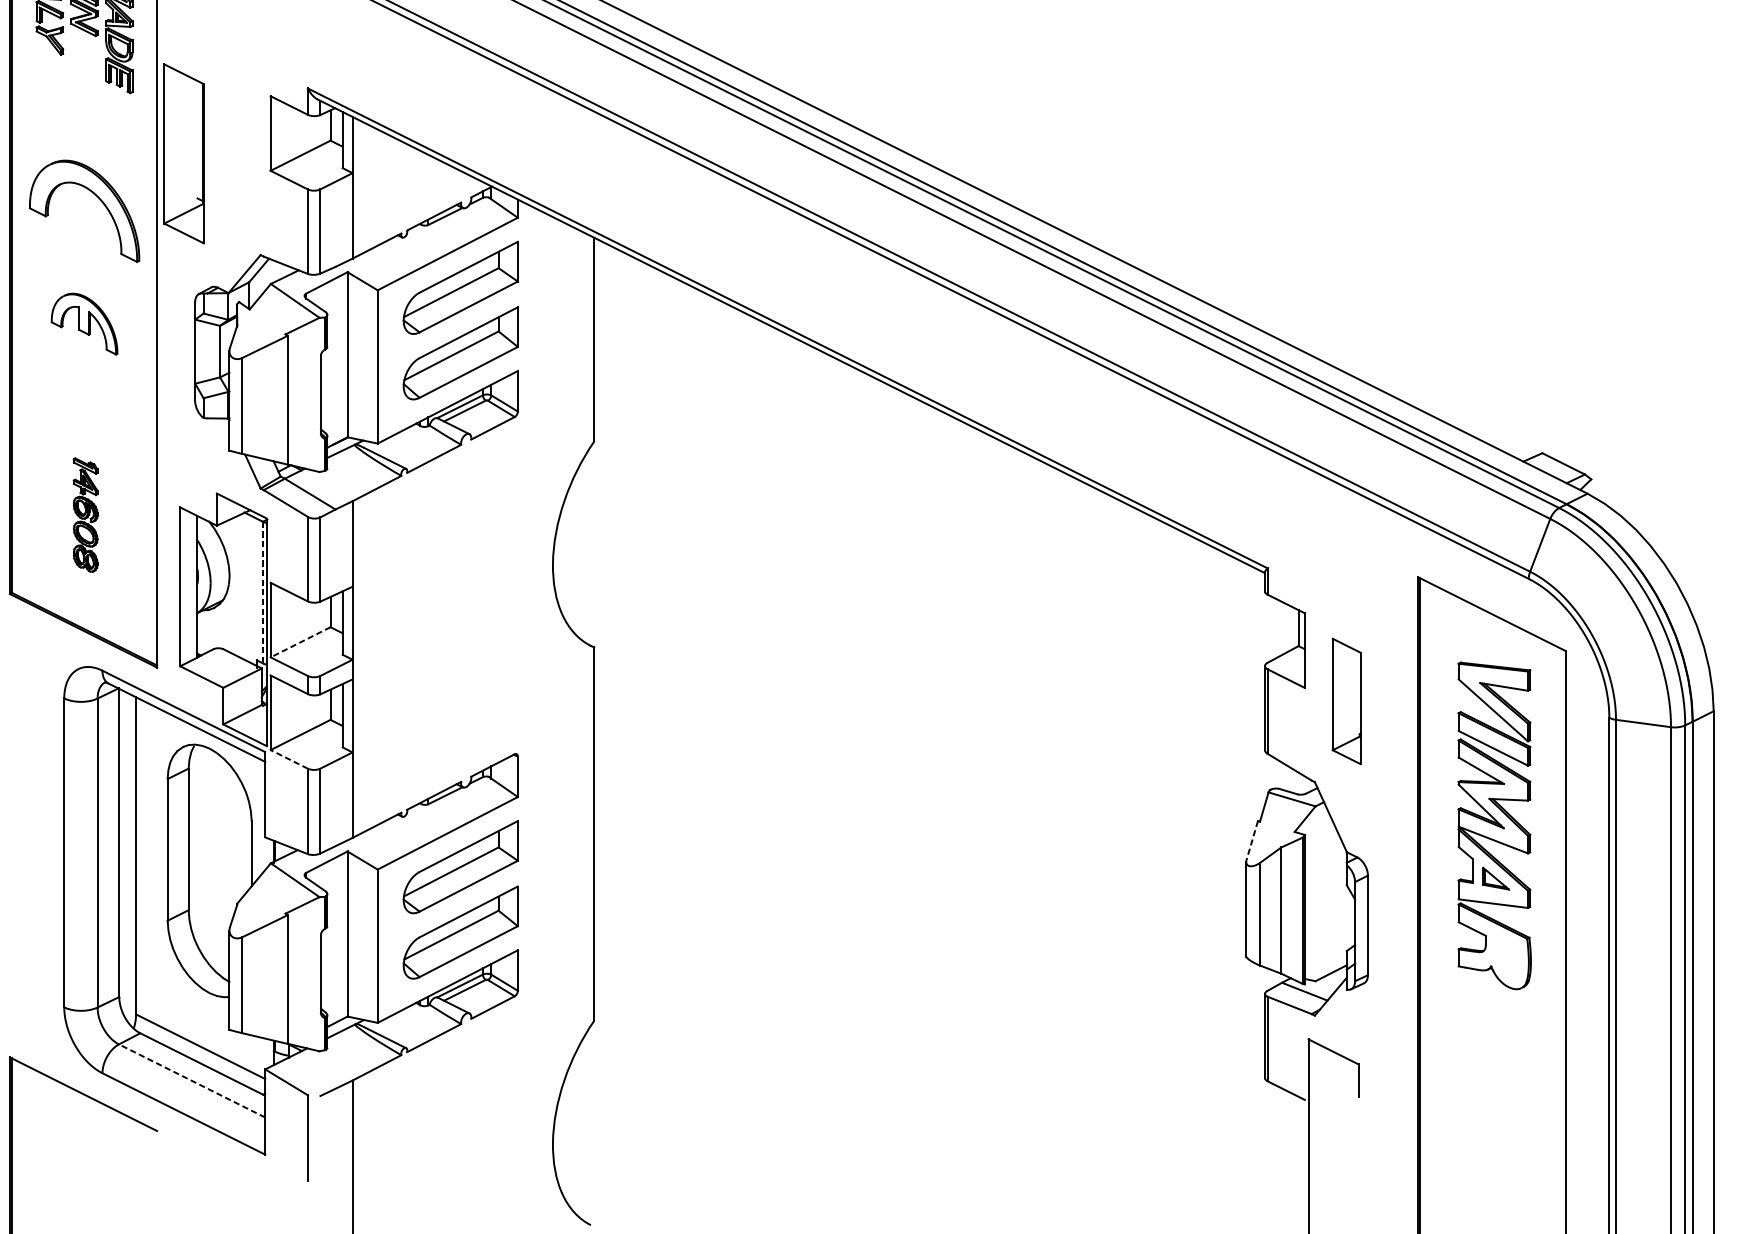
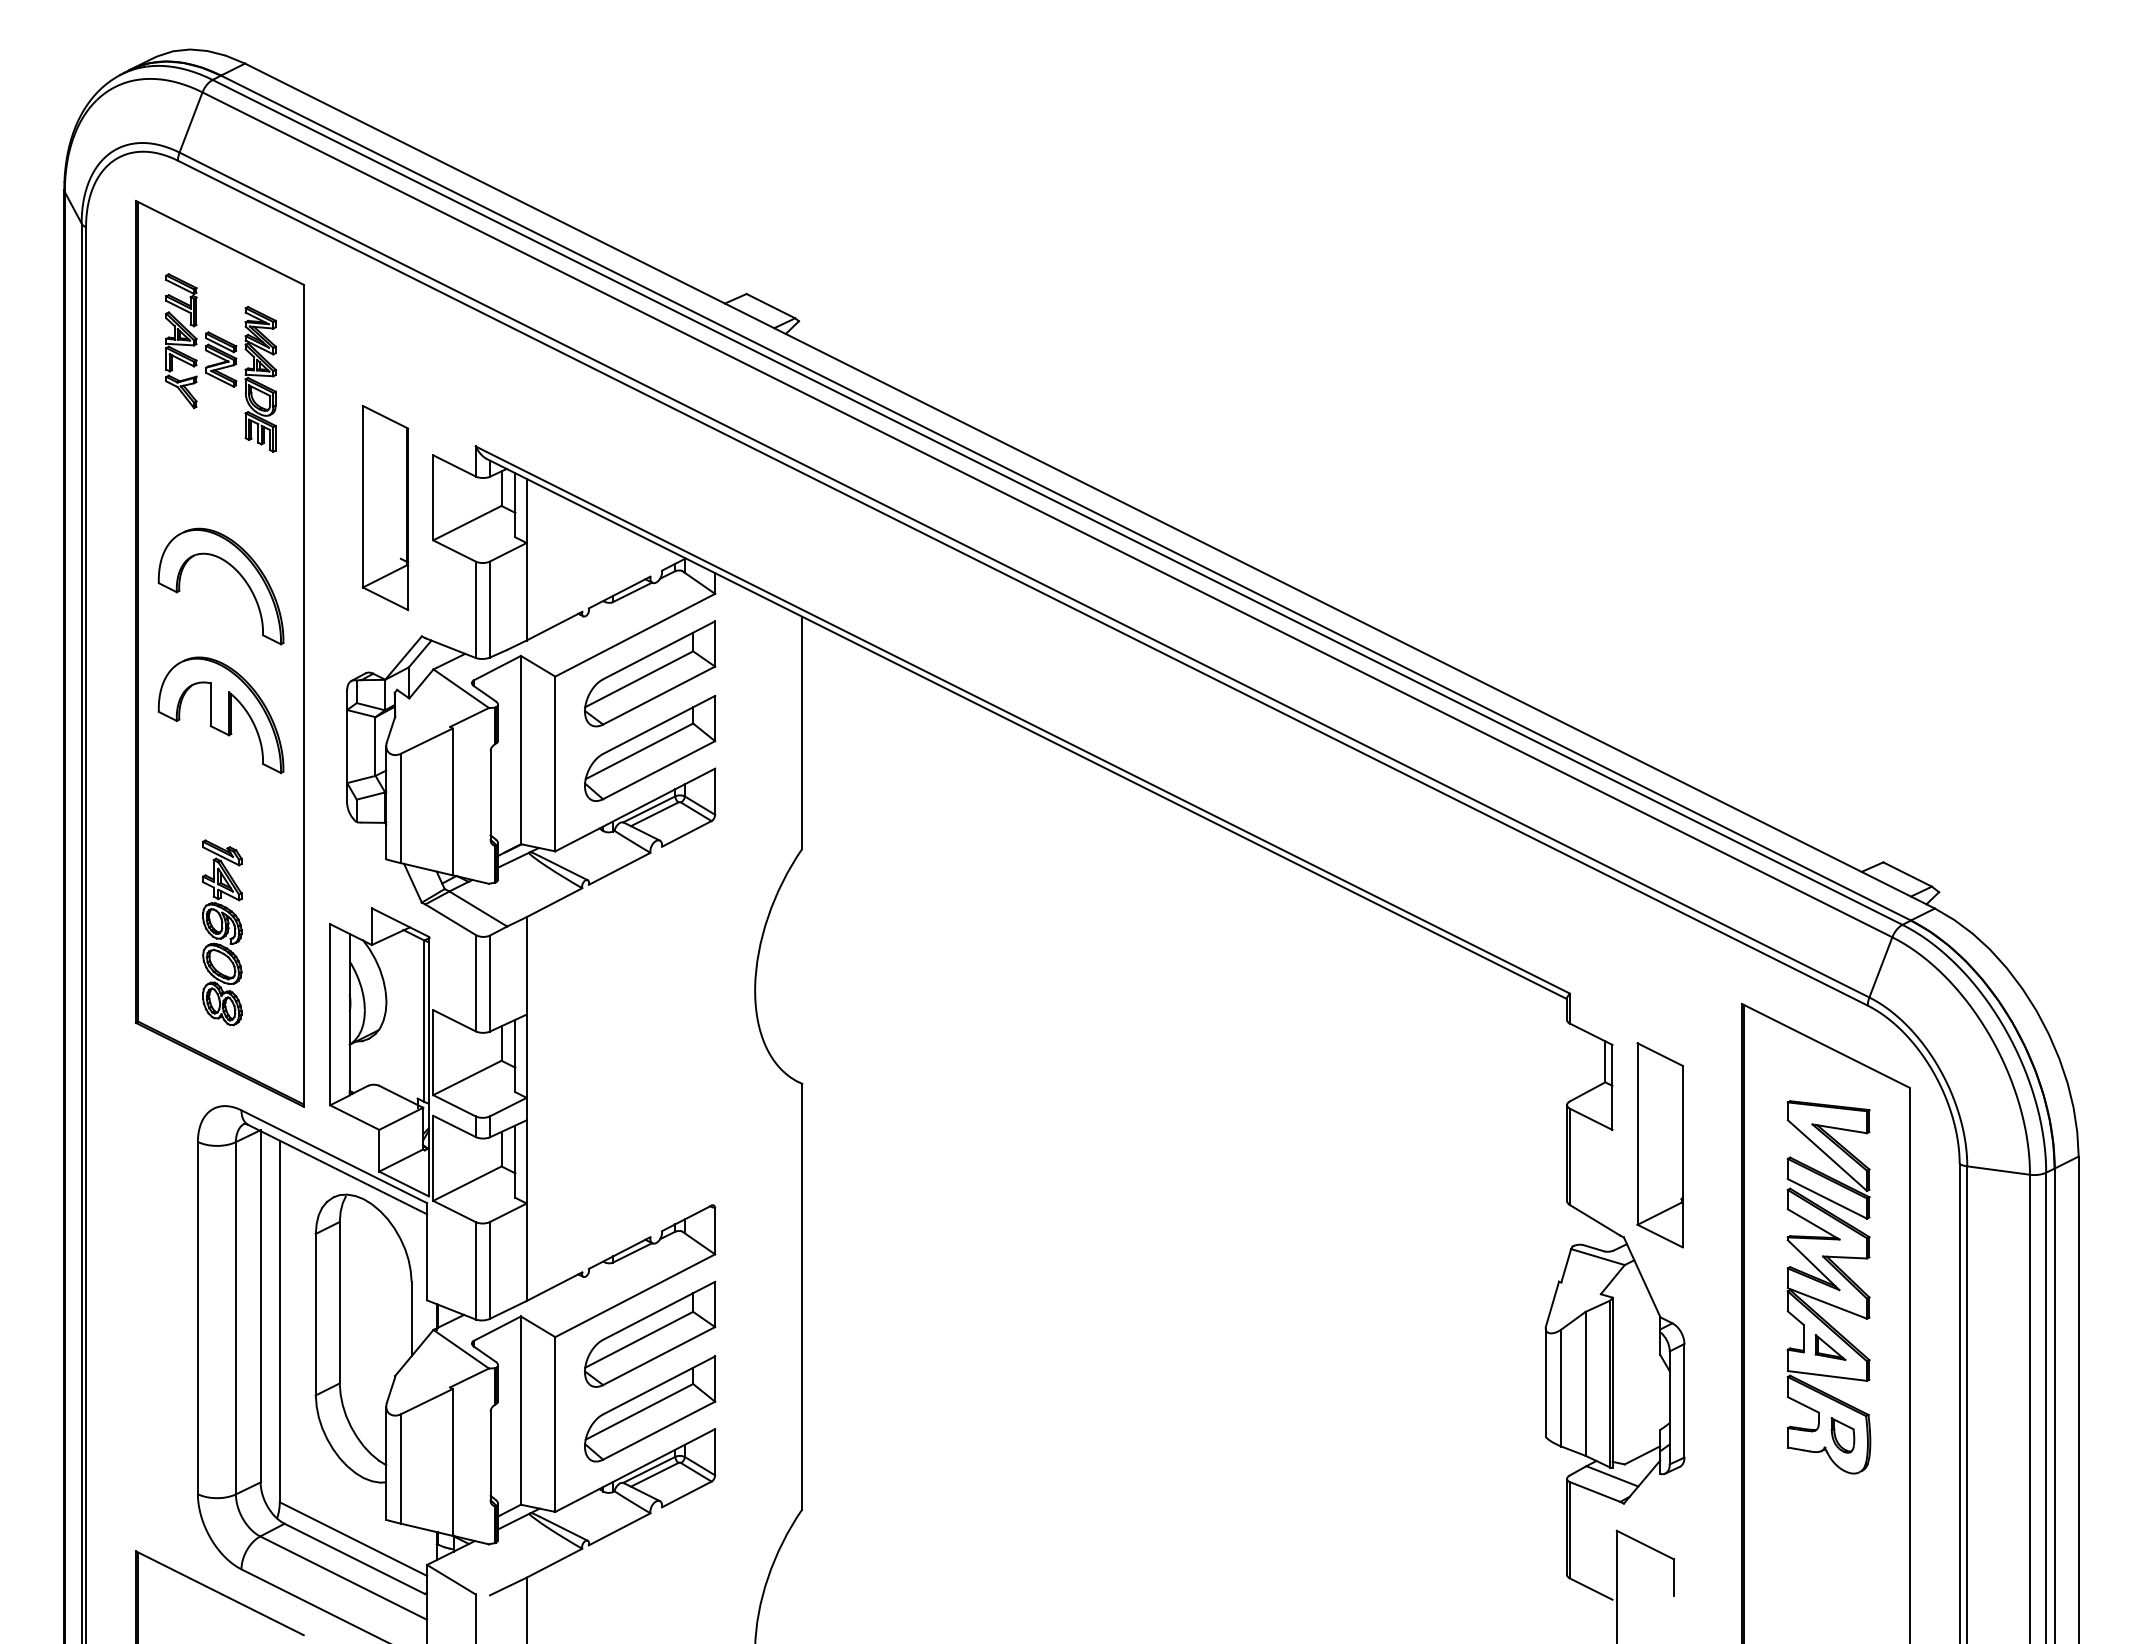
part: (184, 154) -> (385, 508), moved
part: (84, 323) -> (220, 714), size x1.67
part: (85, 514) -> (222, 932), size x1.43
line: (262, 592) -> (424, 1021), dashed -> solid
line: (299, 642) -> (466, 1078), dashed -> solid
part: (1346, 701) -> (1659, 1145), size x1.43
line: (289, 759) -> (454, 1211), dashed -> solid
line: (1252, 840) -> (1552, 1304), dashed -> solid
part: (1506, 955) -> (1842, 1435), added
line: (191, 1080) -> (343, 1577), dashed -> solid

